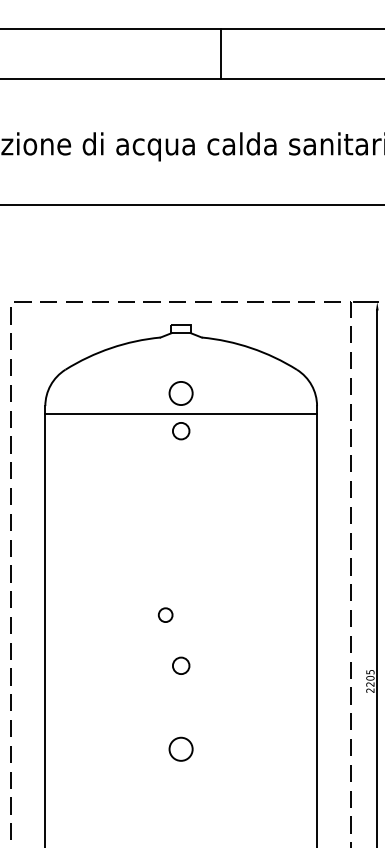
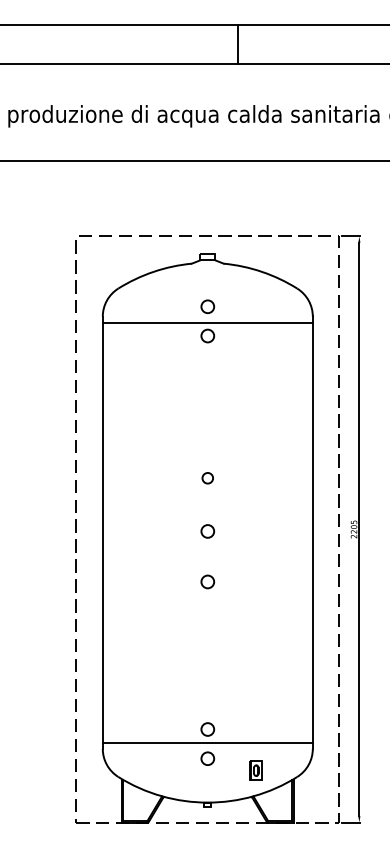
circle: (180, 392) -> (207, 306), size x0.71
circle: (165, 615) -> (207, 478), moved
circle: (180, 665) -> (207, 531), moved
circle: (180, 748) -> (207, 581), size x0.71

